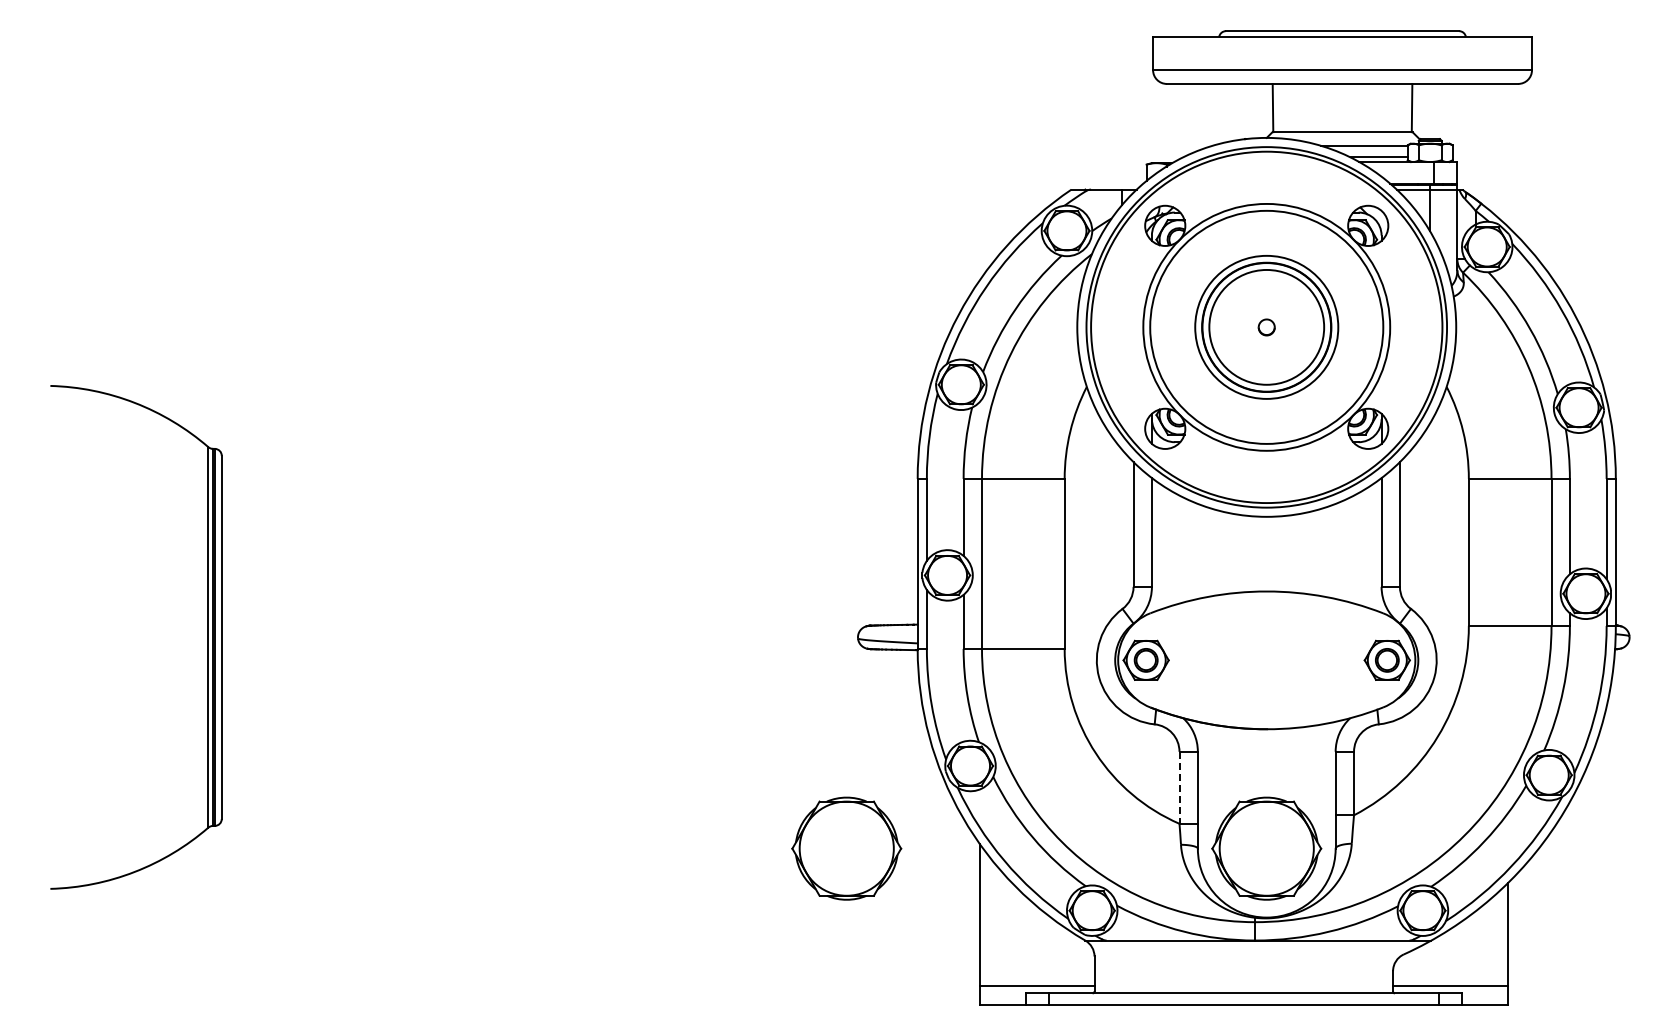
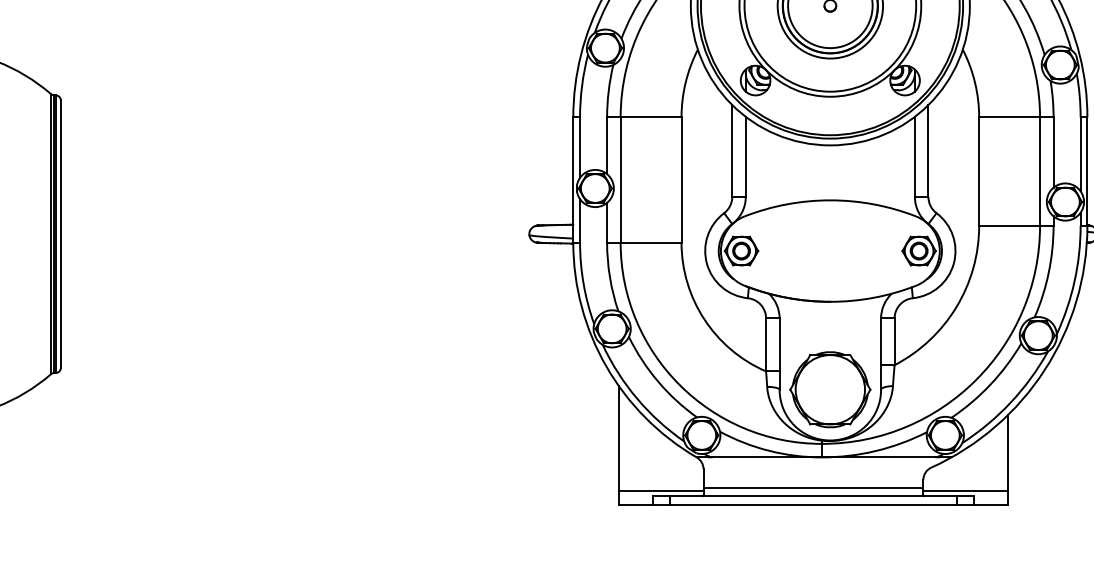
line: (1179, 787) -> (766, 344), dashed -> solid
part: (846, 848) -> (520, 389), removed
line: (1243, 981) -> (813, 487), added

